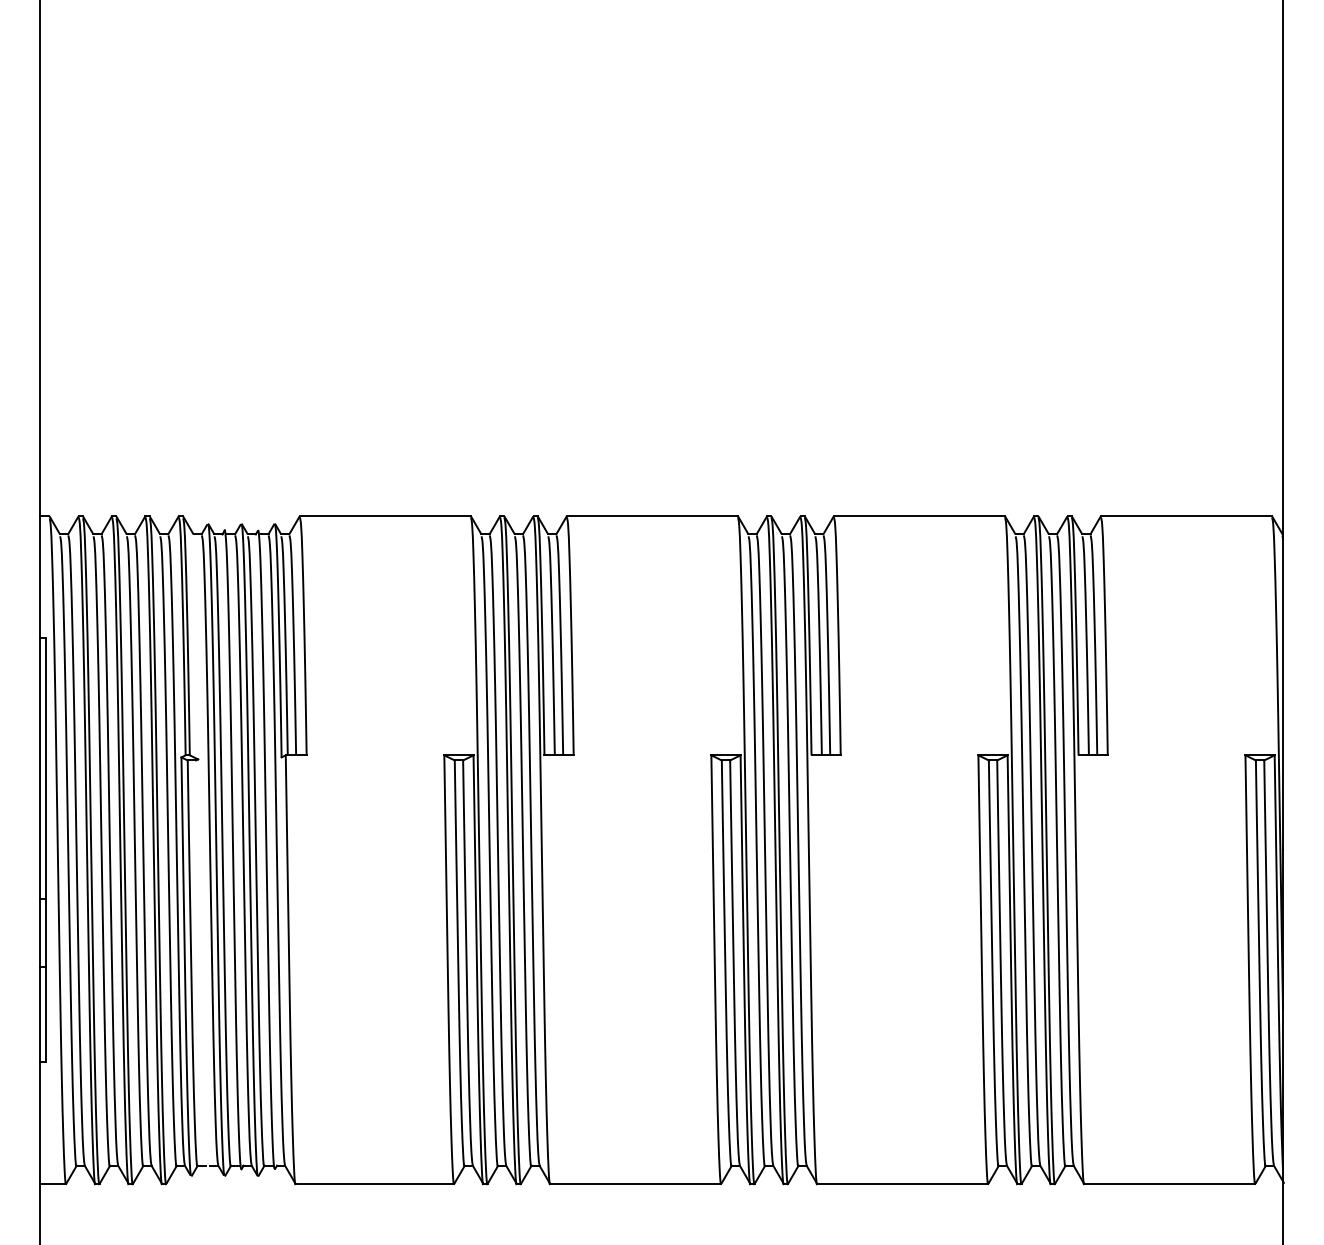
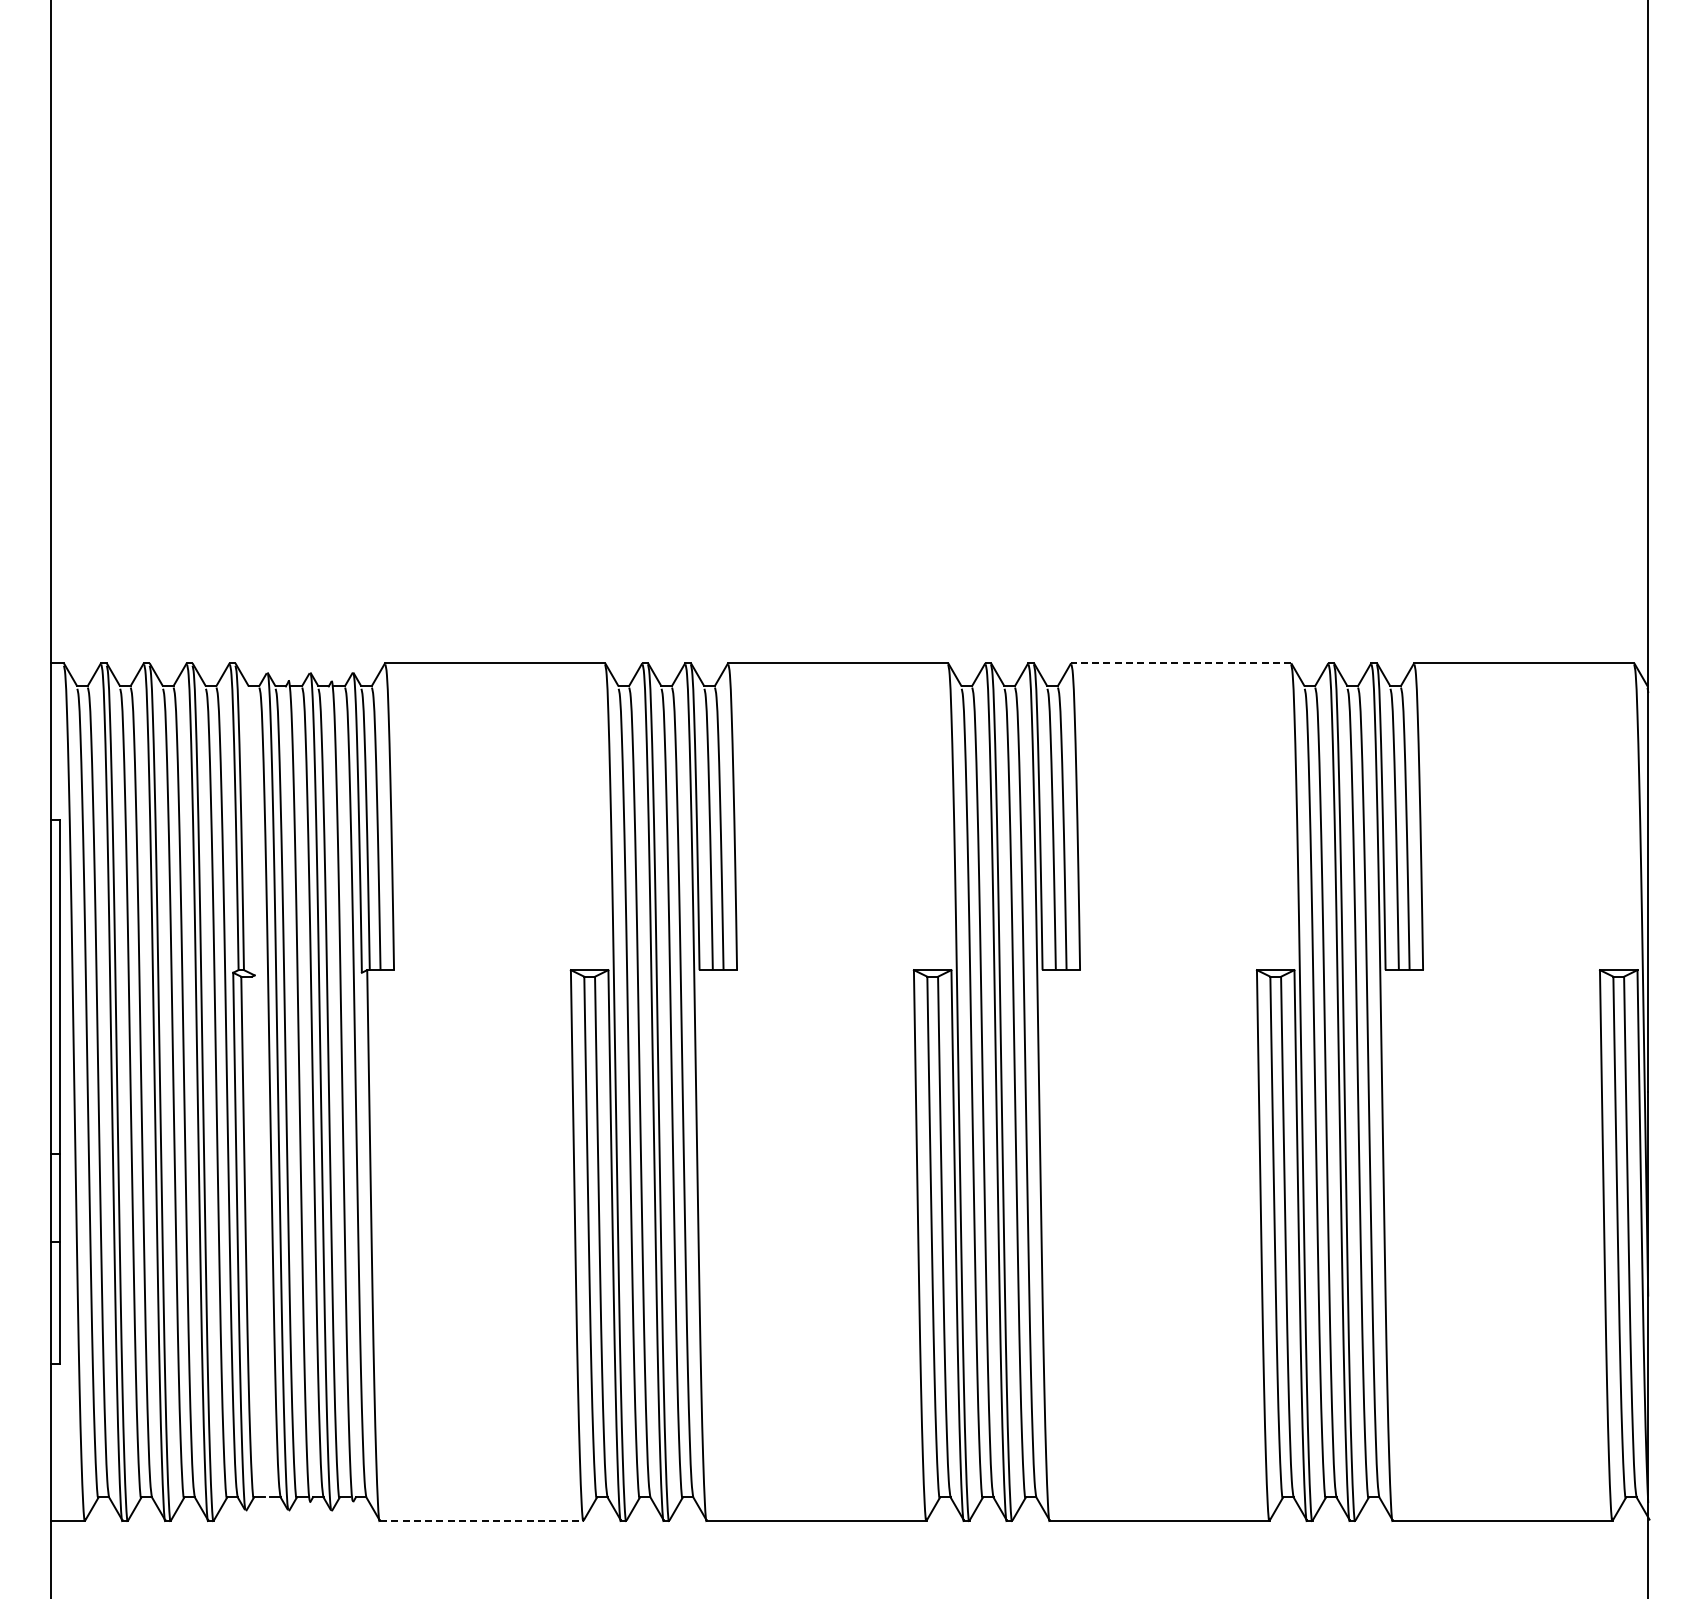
line: (919, 516) -> (1181, 663), solid -> dashed
line: (374, 1183) -> (481, 1520), solid -> dashed

